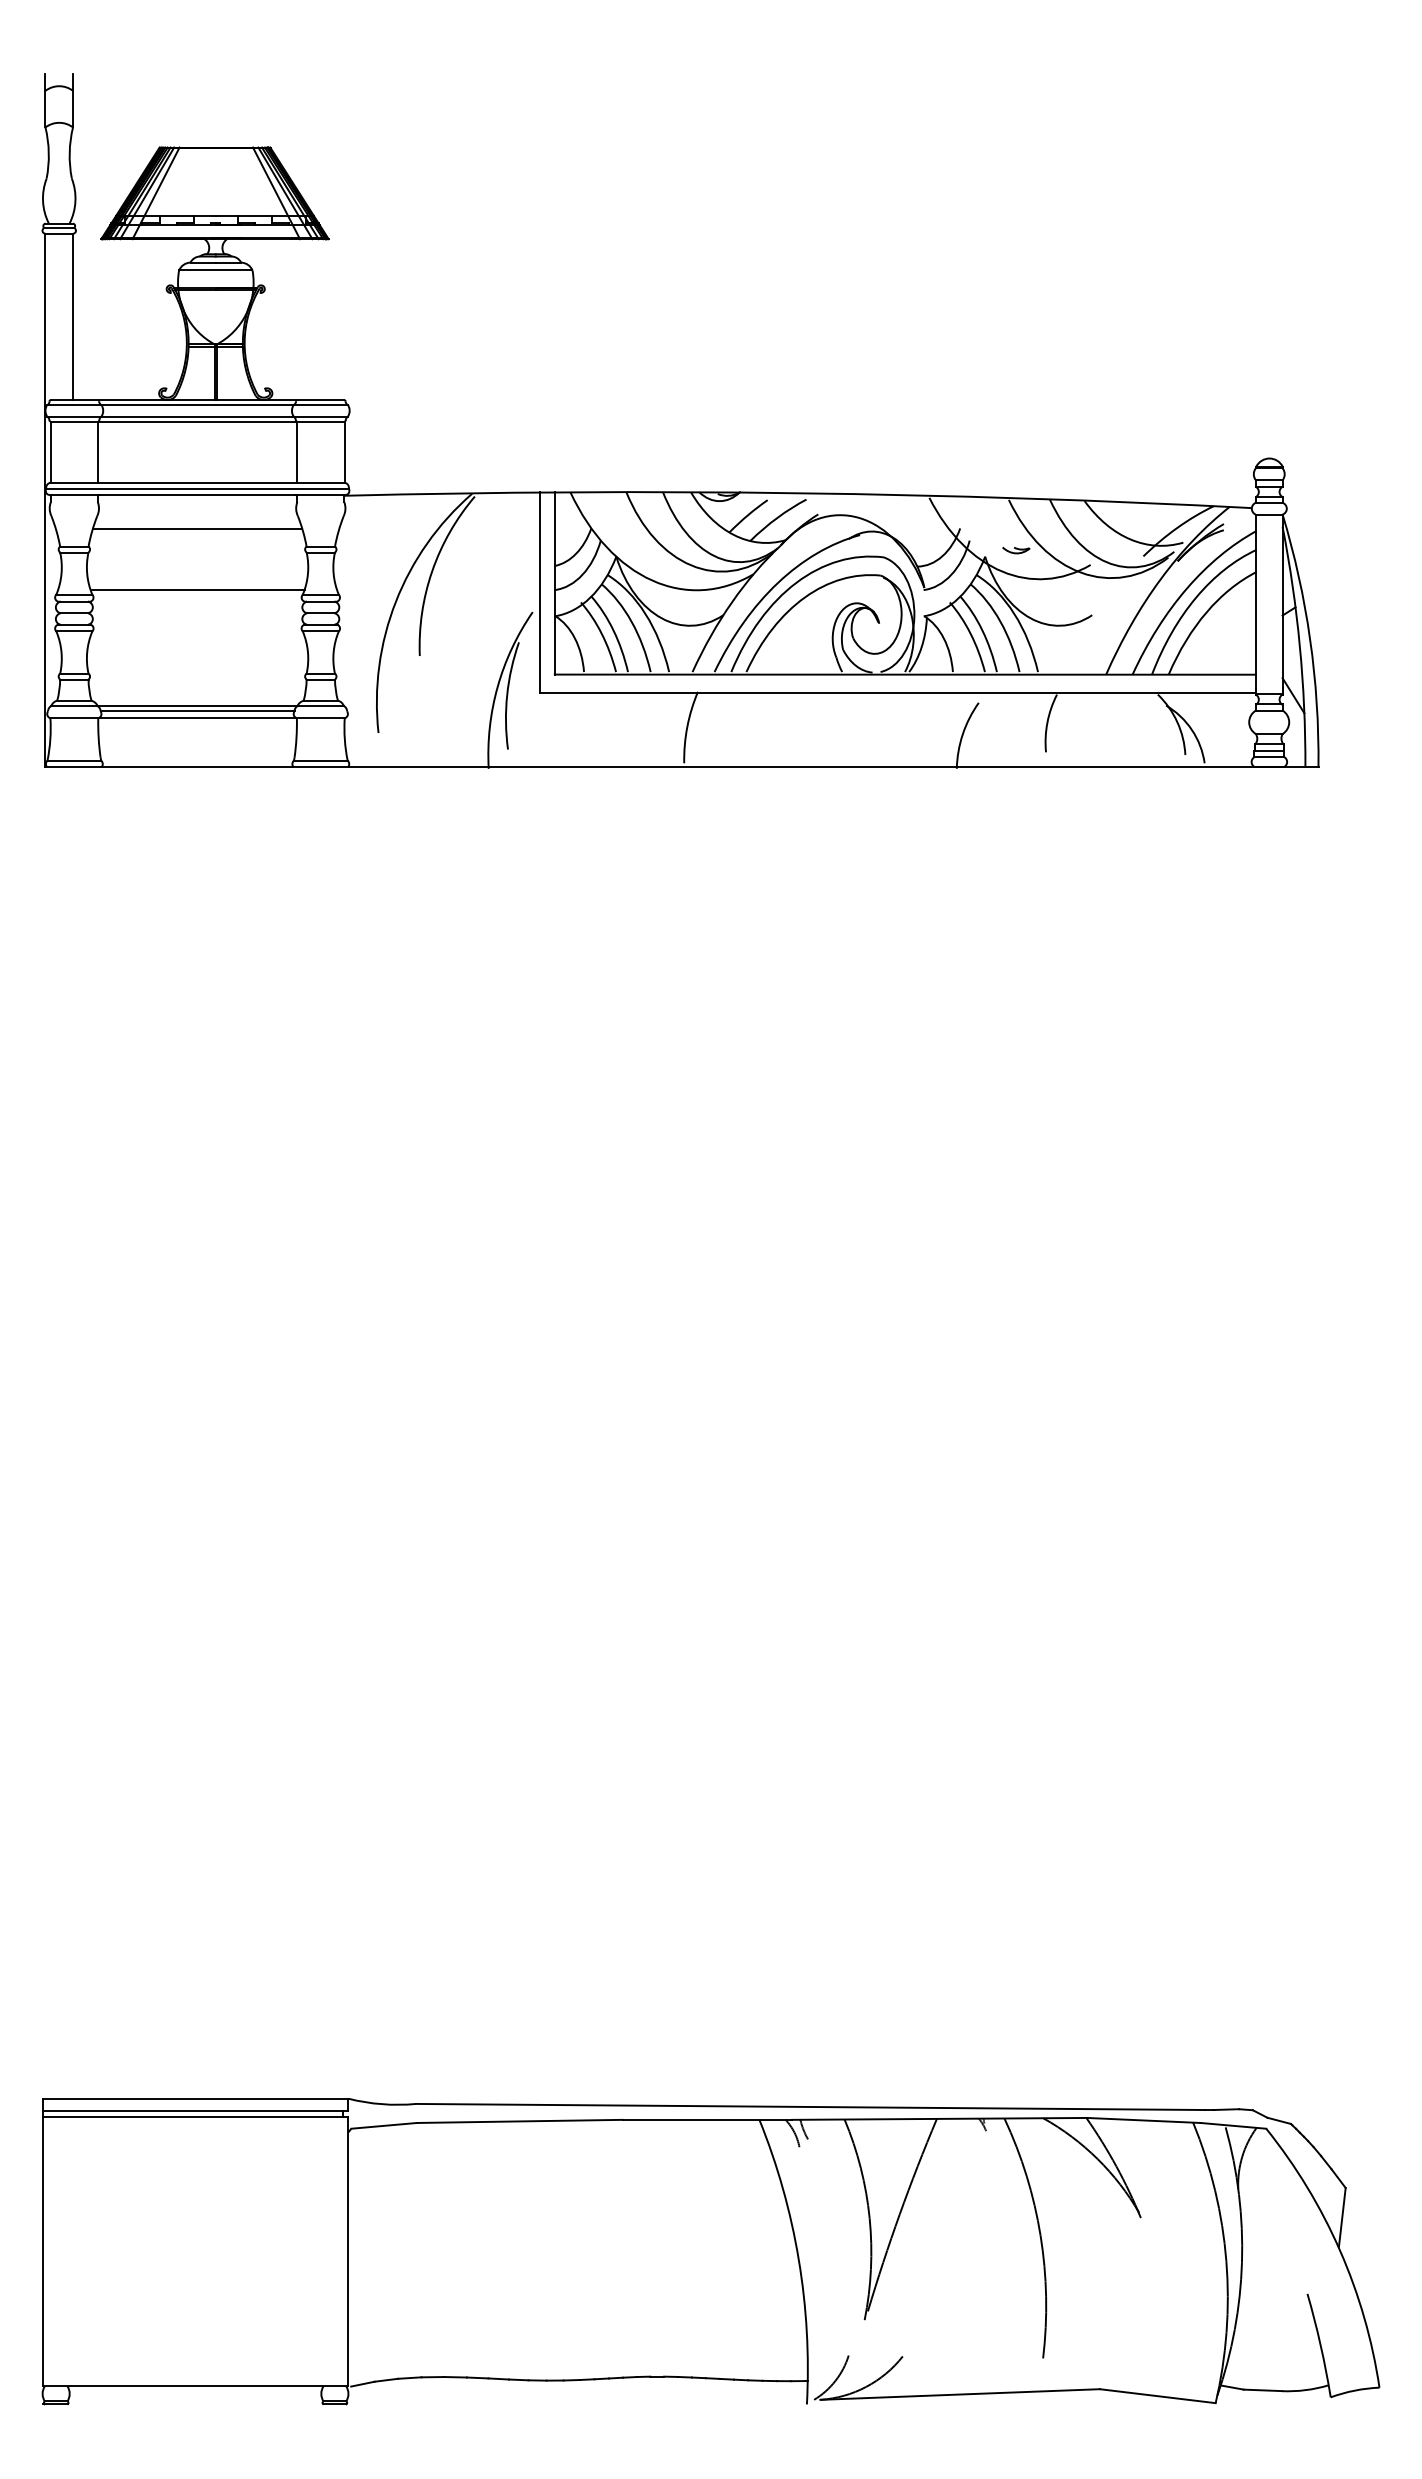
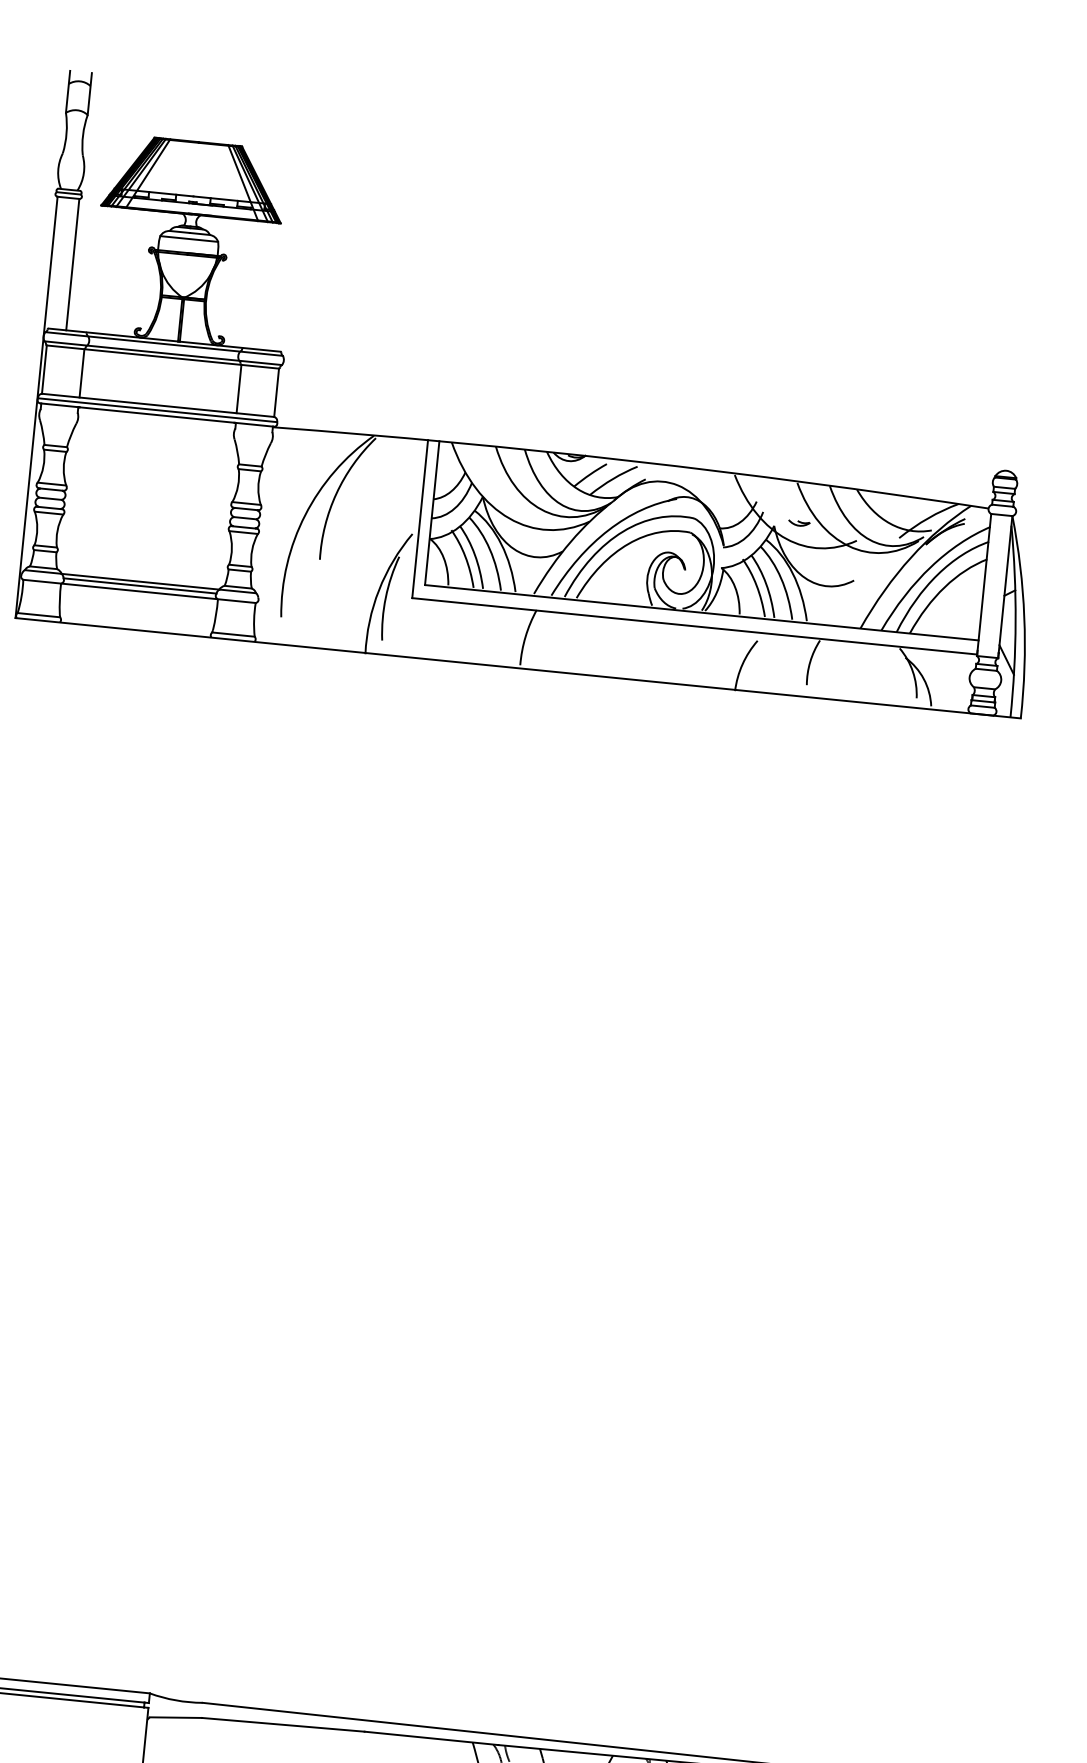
line: (197, 528) -> (154, 441), removed
line: (197, 589) -> (149, 489), removed

